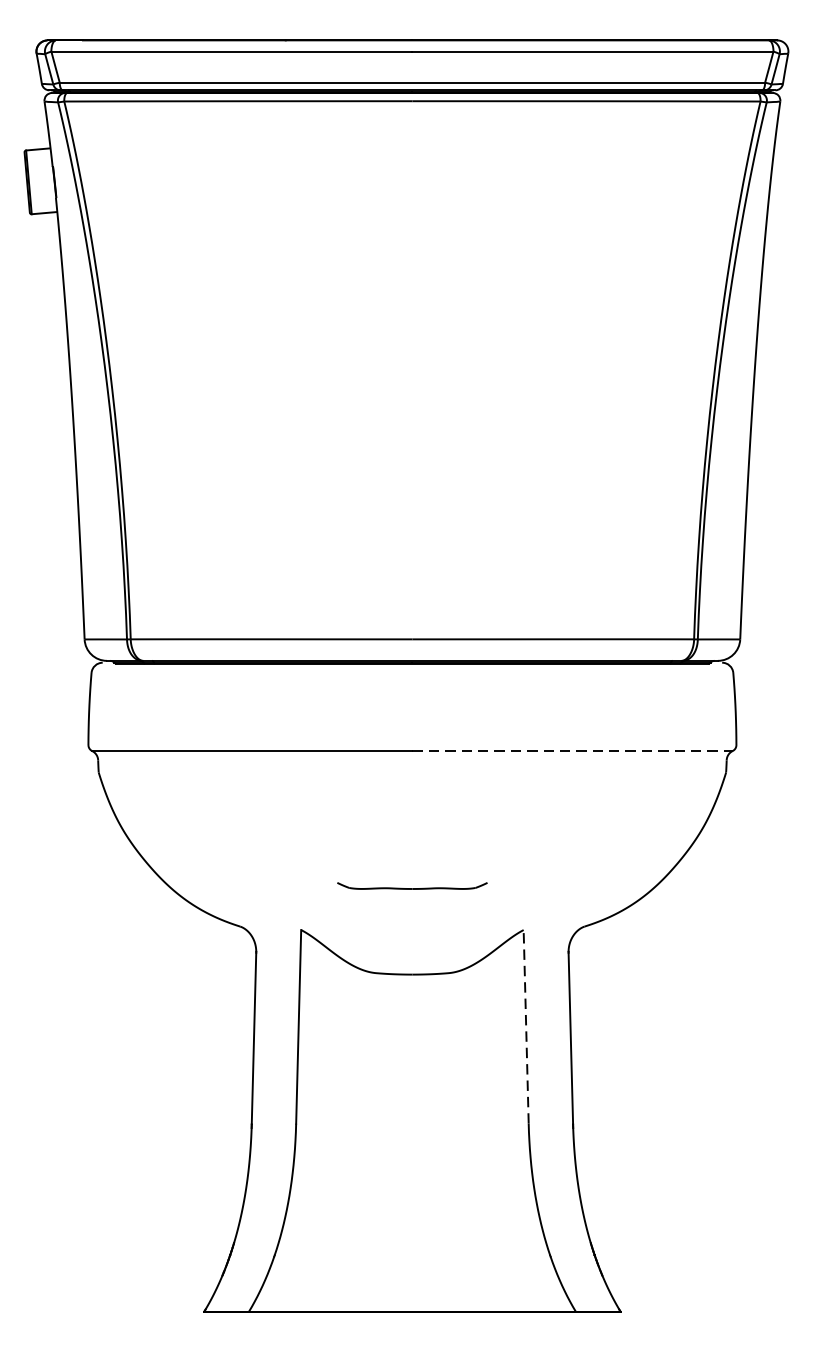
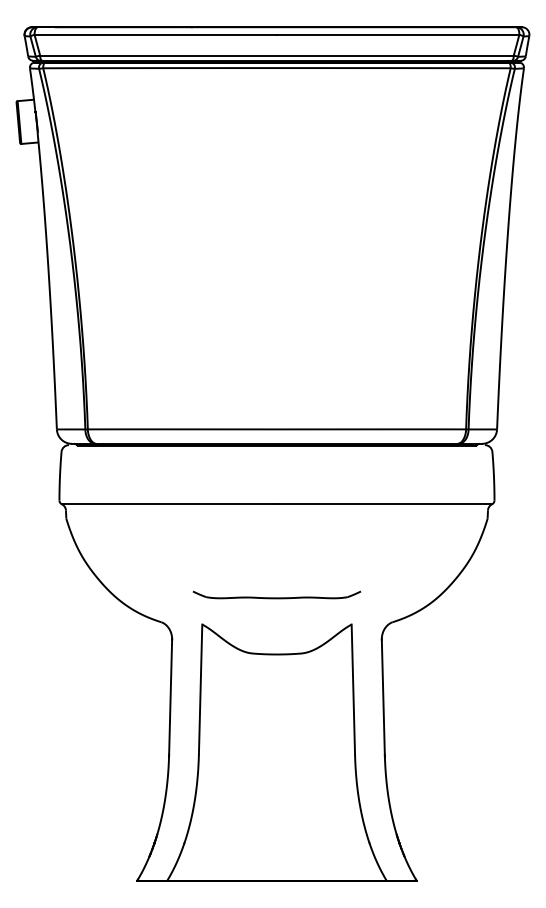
line: (572, 751) -> (384, 504), dashed -> solid
part: (411, 885) -> (276, 594), size x1.67
line: (526, 1026) -> (353, 689), dashed -> solid

